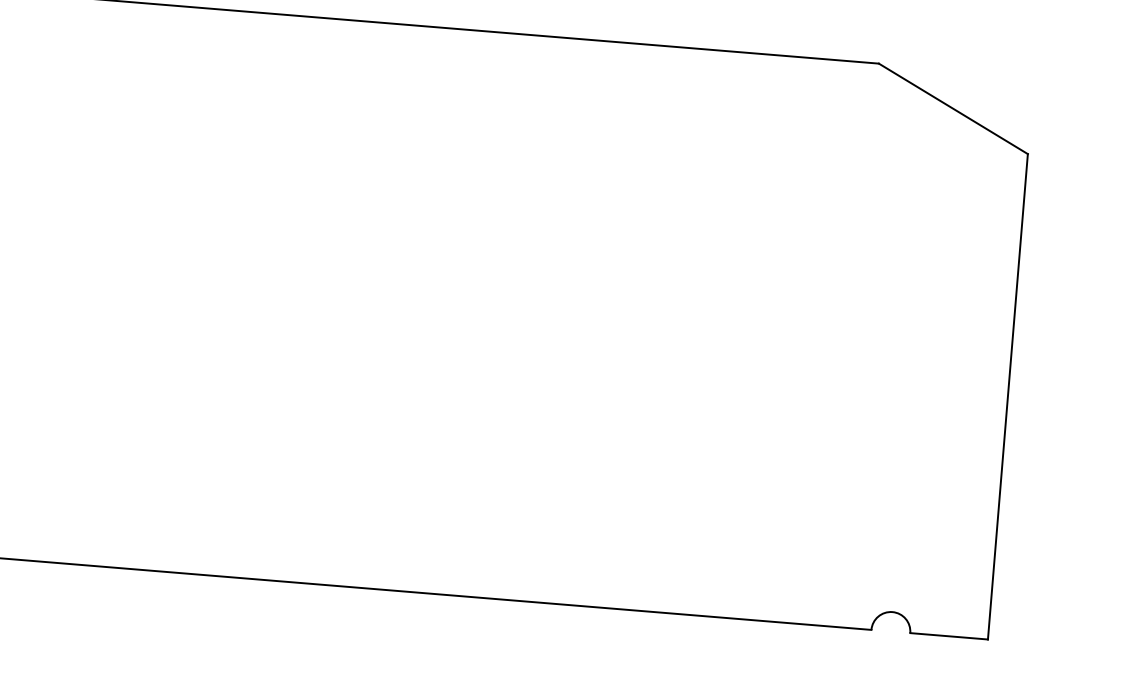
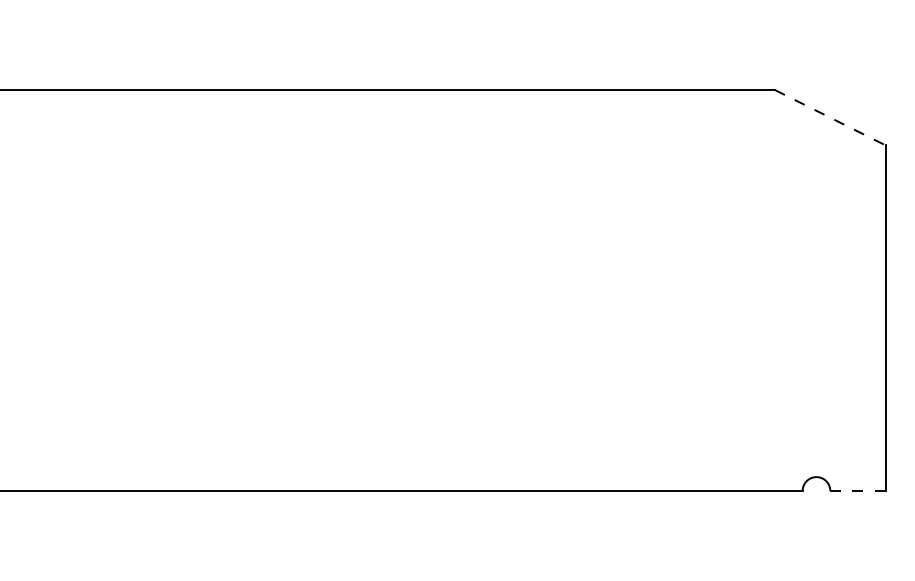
line: (953, 108) -> (830, 117), solid -> dashed
line: (948, 635) -> (857, 490), solid -> dashed

